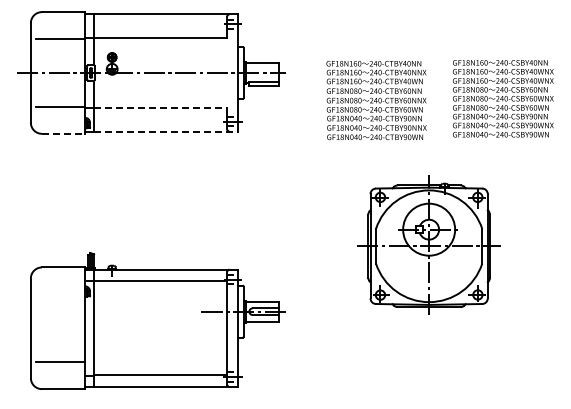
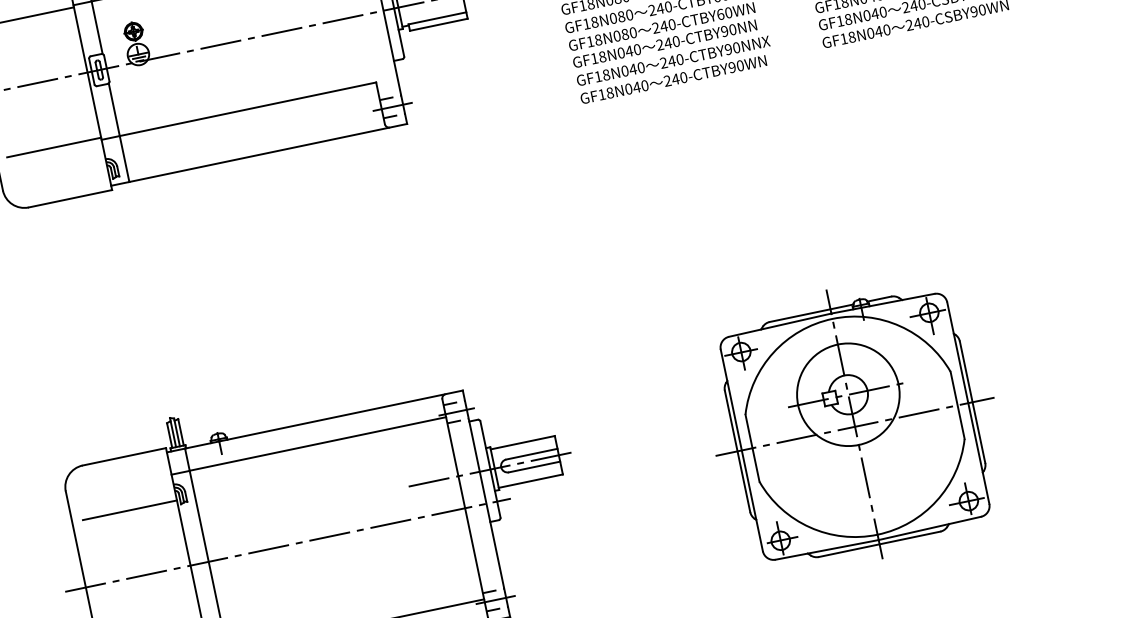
line: (161, 107) -> (249, 108), dashed -> solid
line: (166, 131) -> (268, 152), dashed -> solid
line: (63, 133) -> (70, 198), dashed -> solid
part: (428, 244) -> (853, 423), moved
line: (60, 294) -> (129, 510), added
line: (135, 328) -> (288, 545), added

